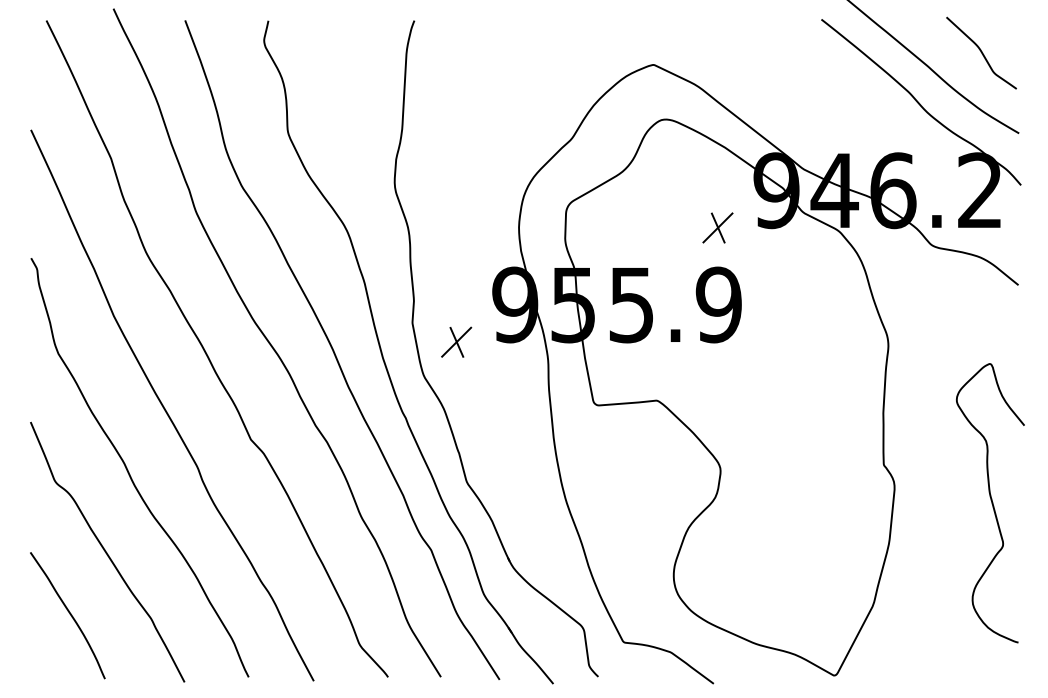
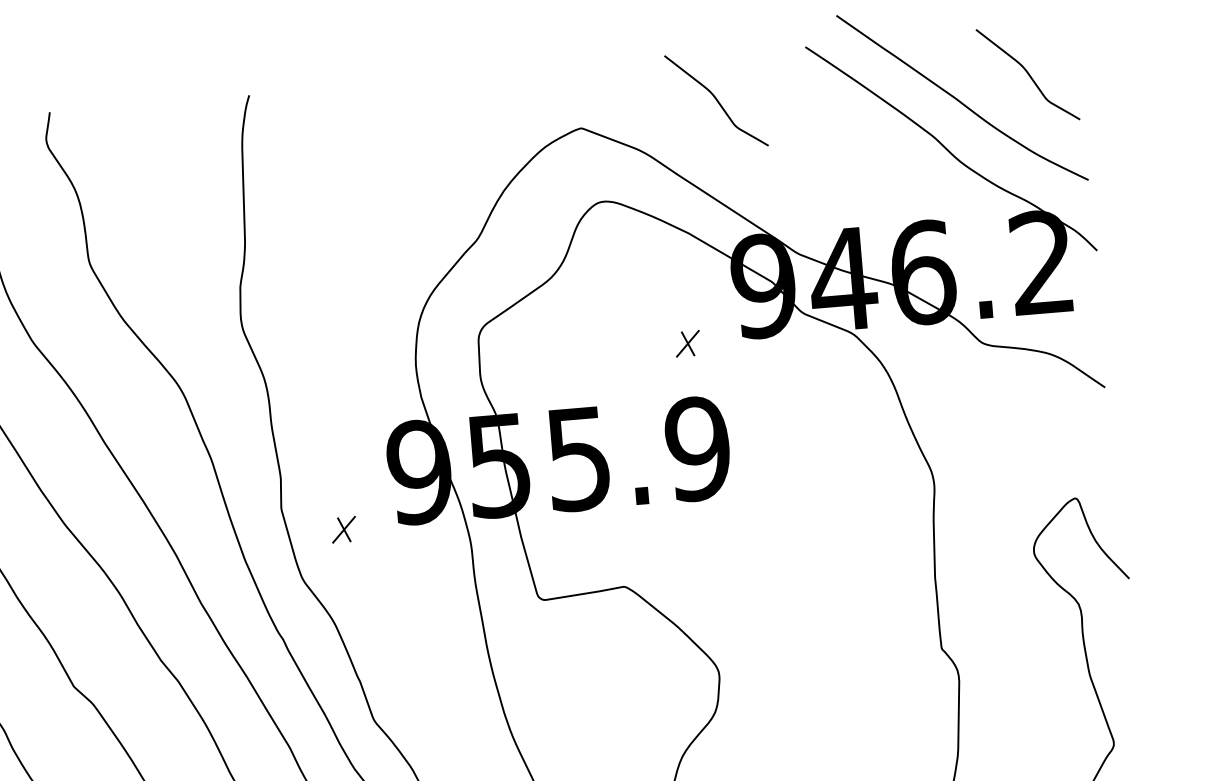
curve: (753, 52) -> (716, 99), added
part: (717, 227) -> (687, 343), size x0.6
part: (456, 341) -> (343, 528), size x0.6

